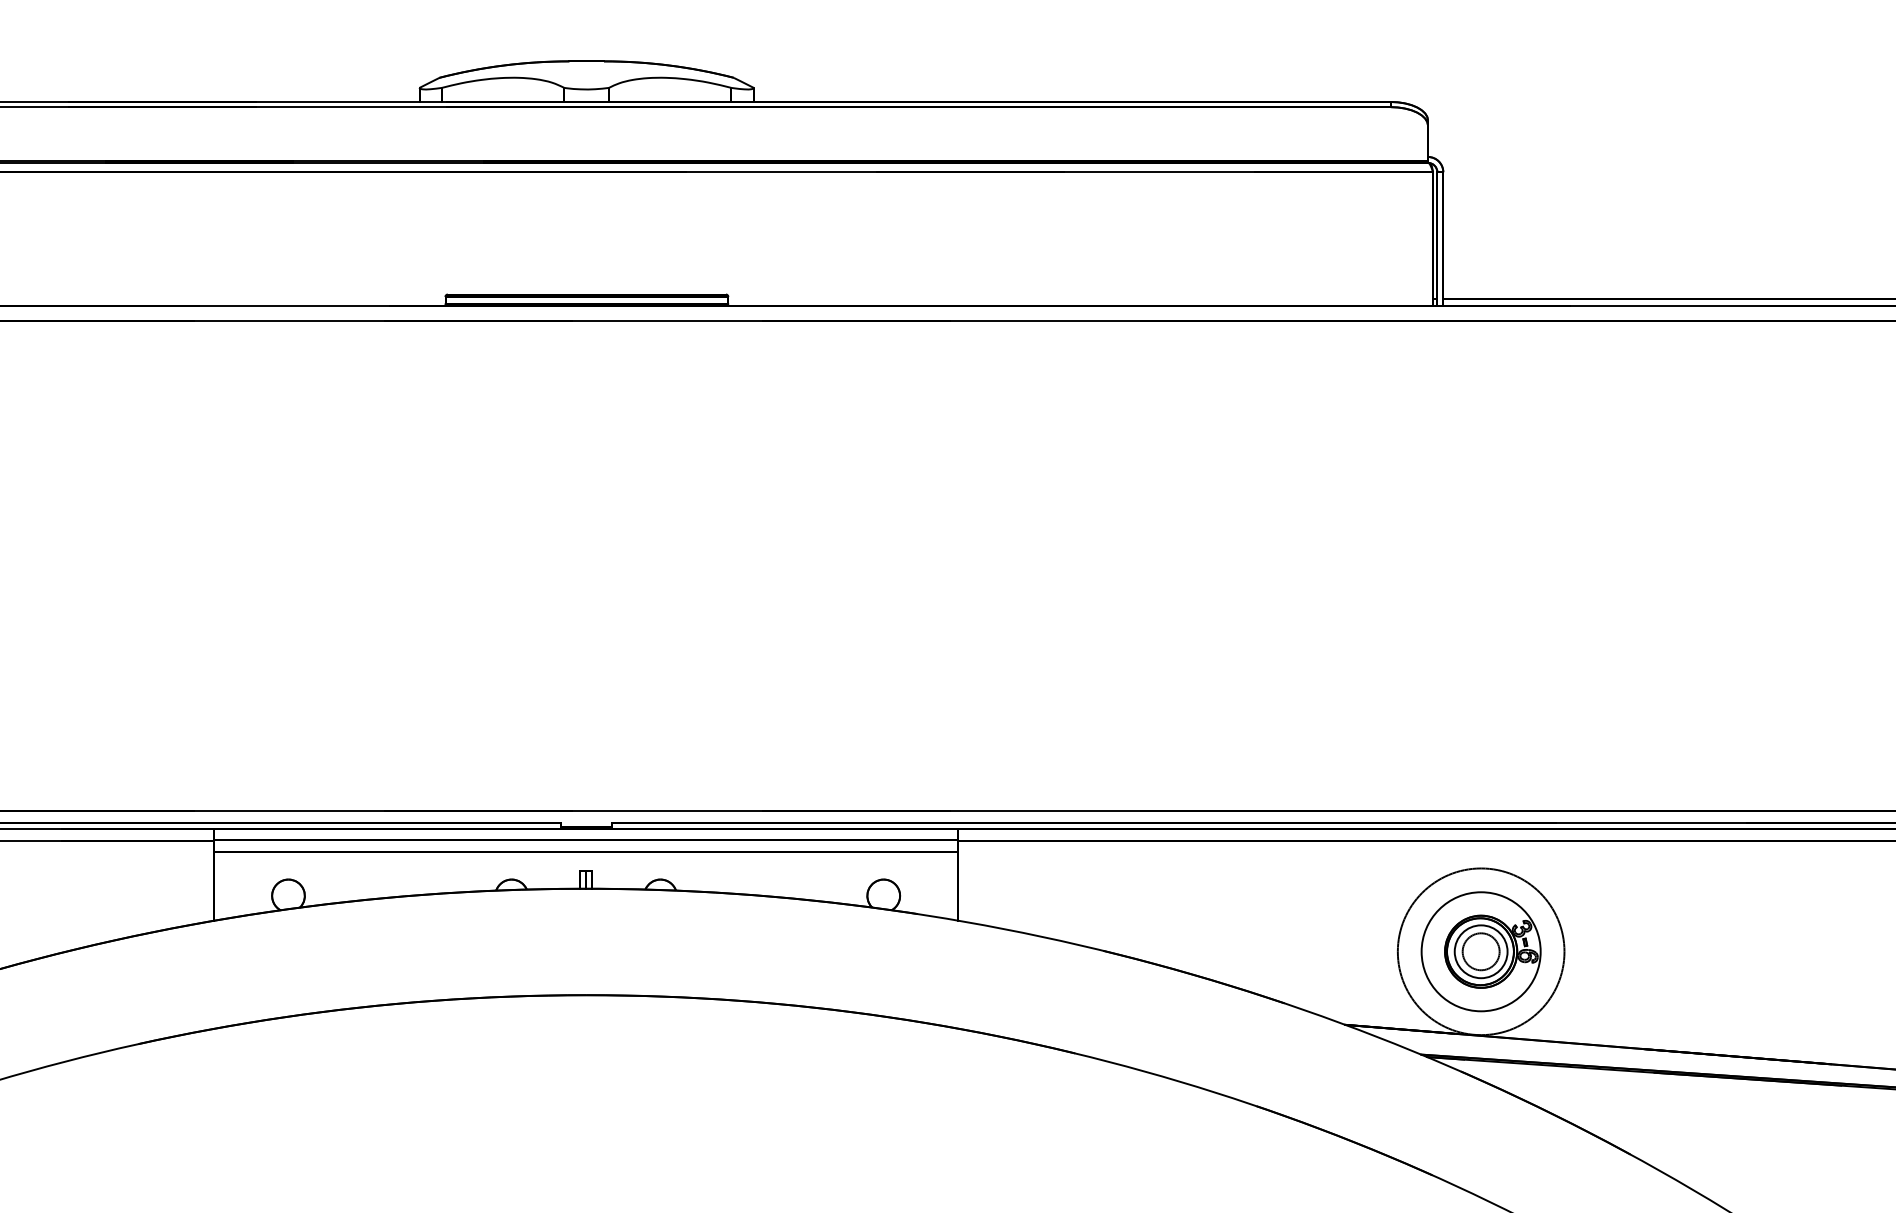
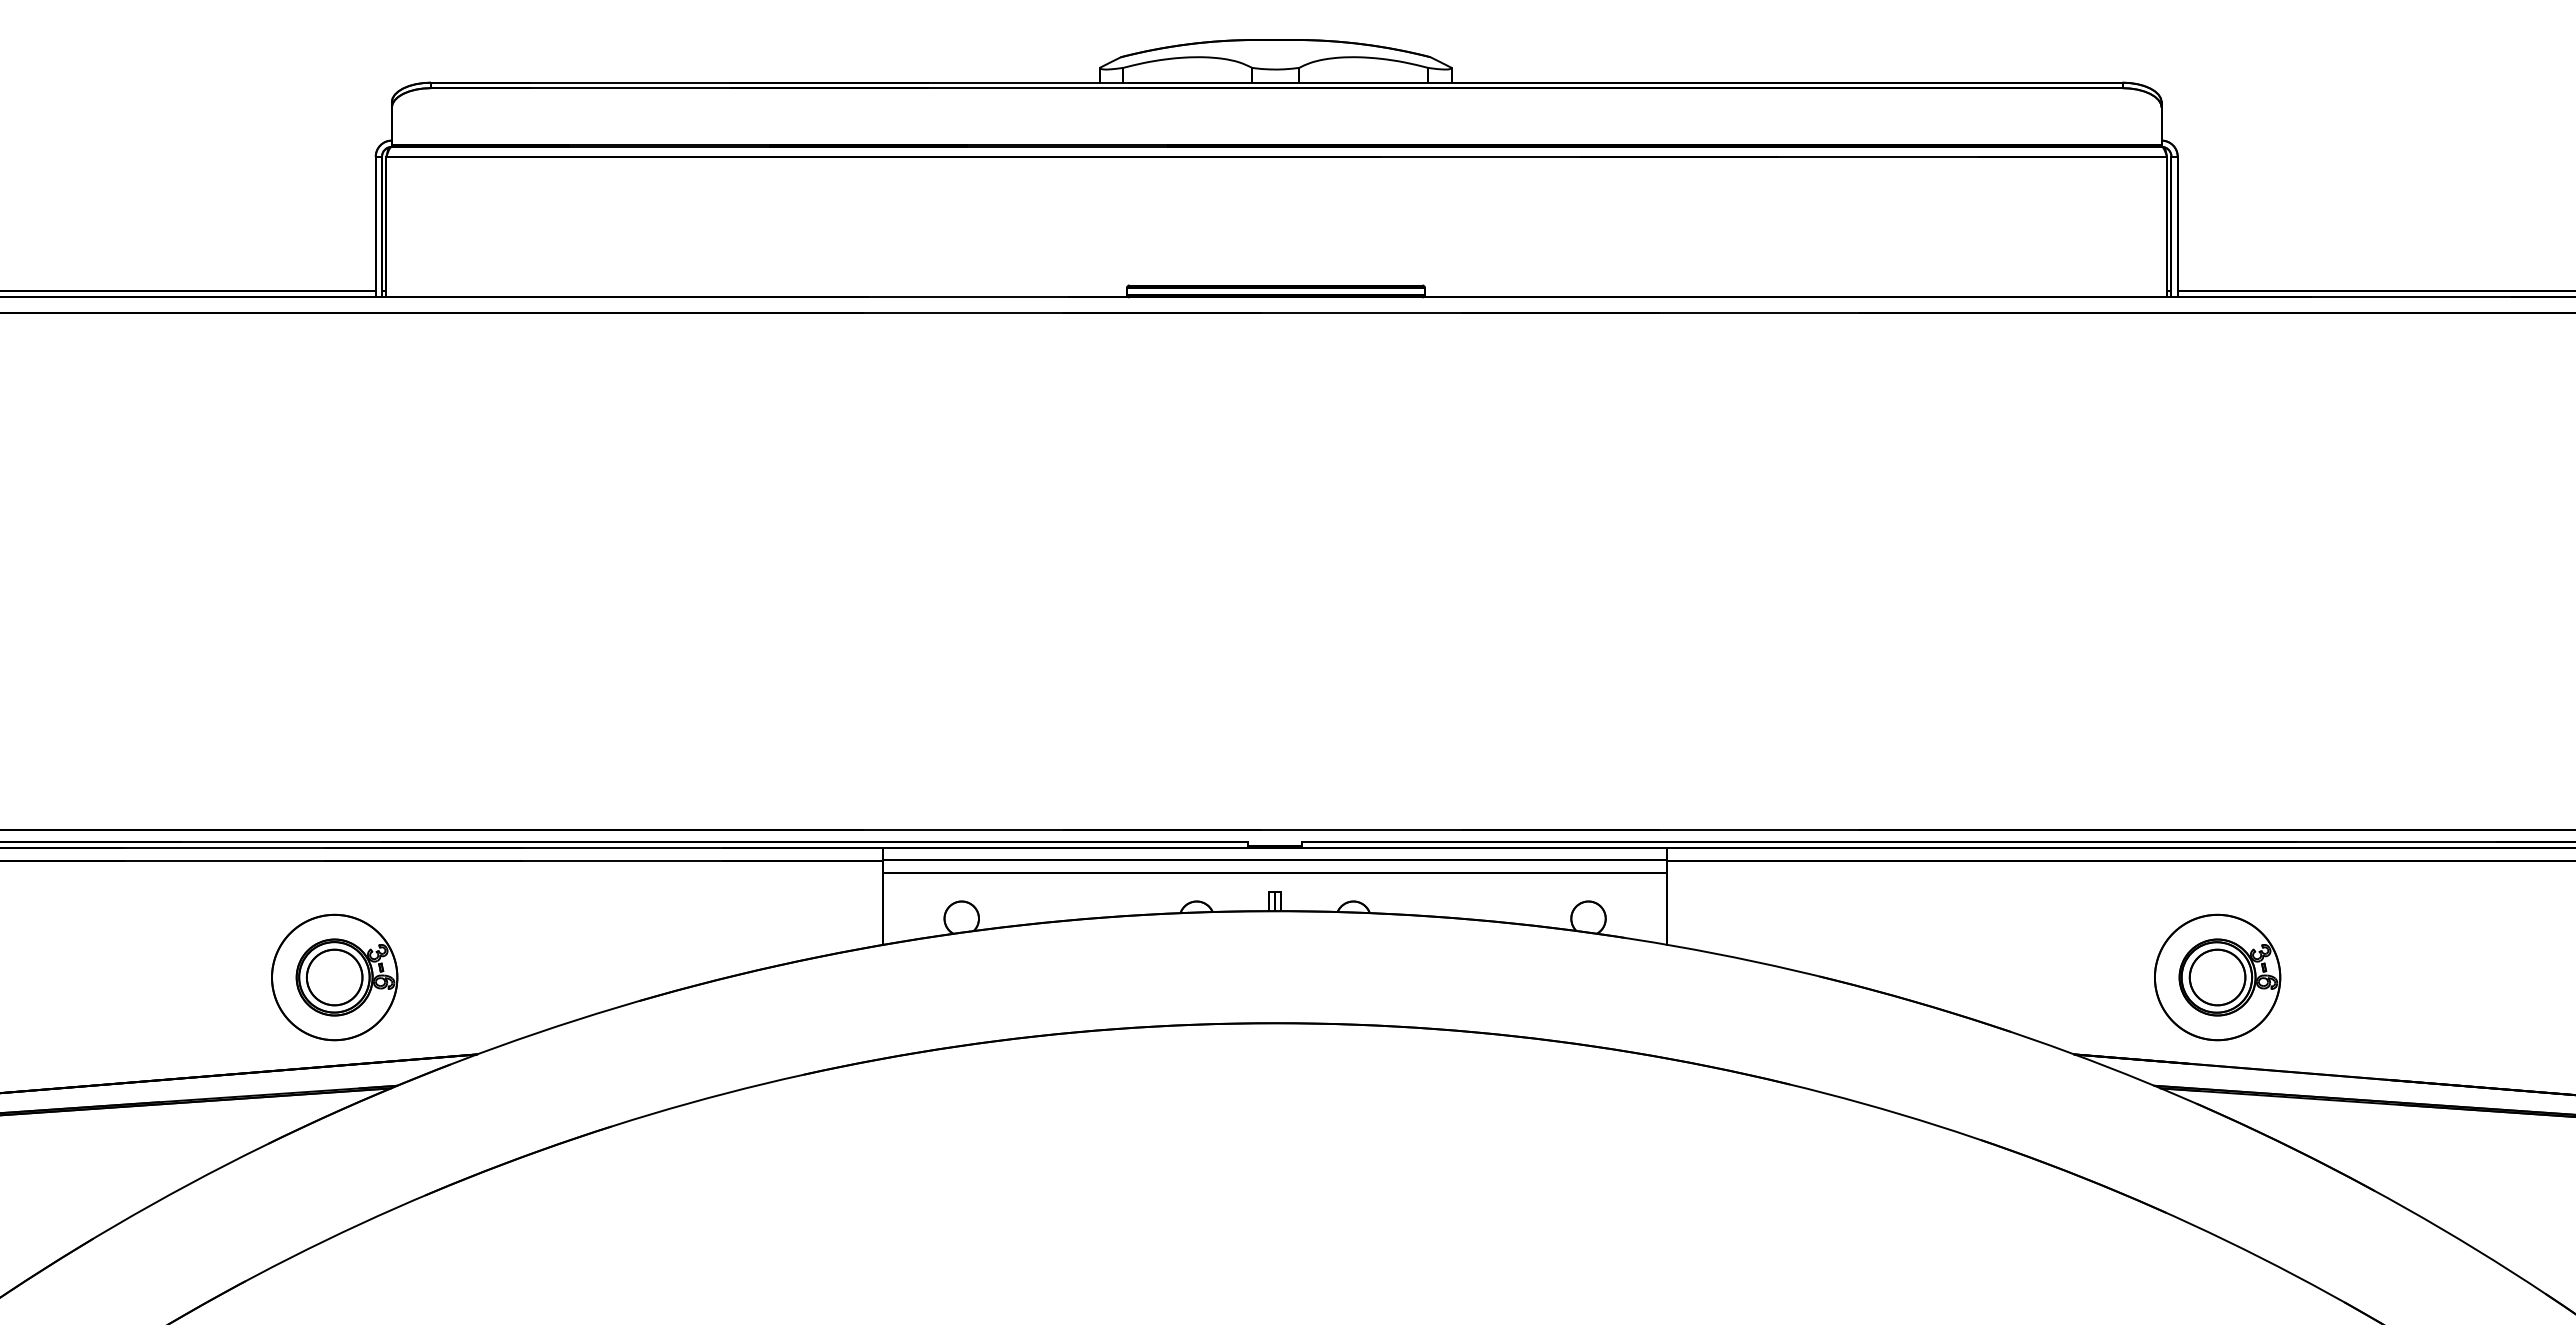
circle: (1481, 951) -> (2217, 977), size x0.71
circle: (1481, 951) -> (2217, 977), size x1.43

